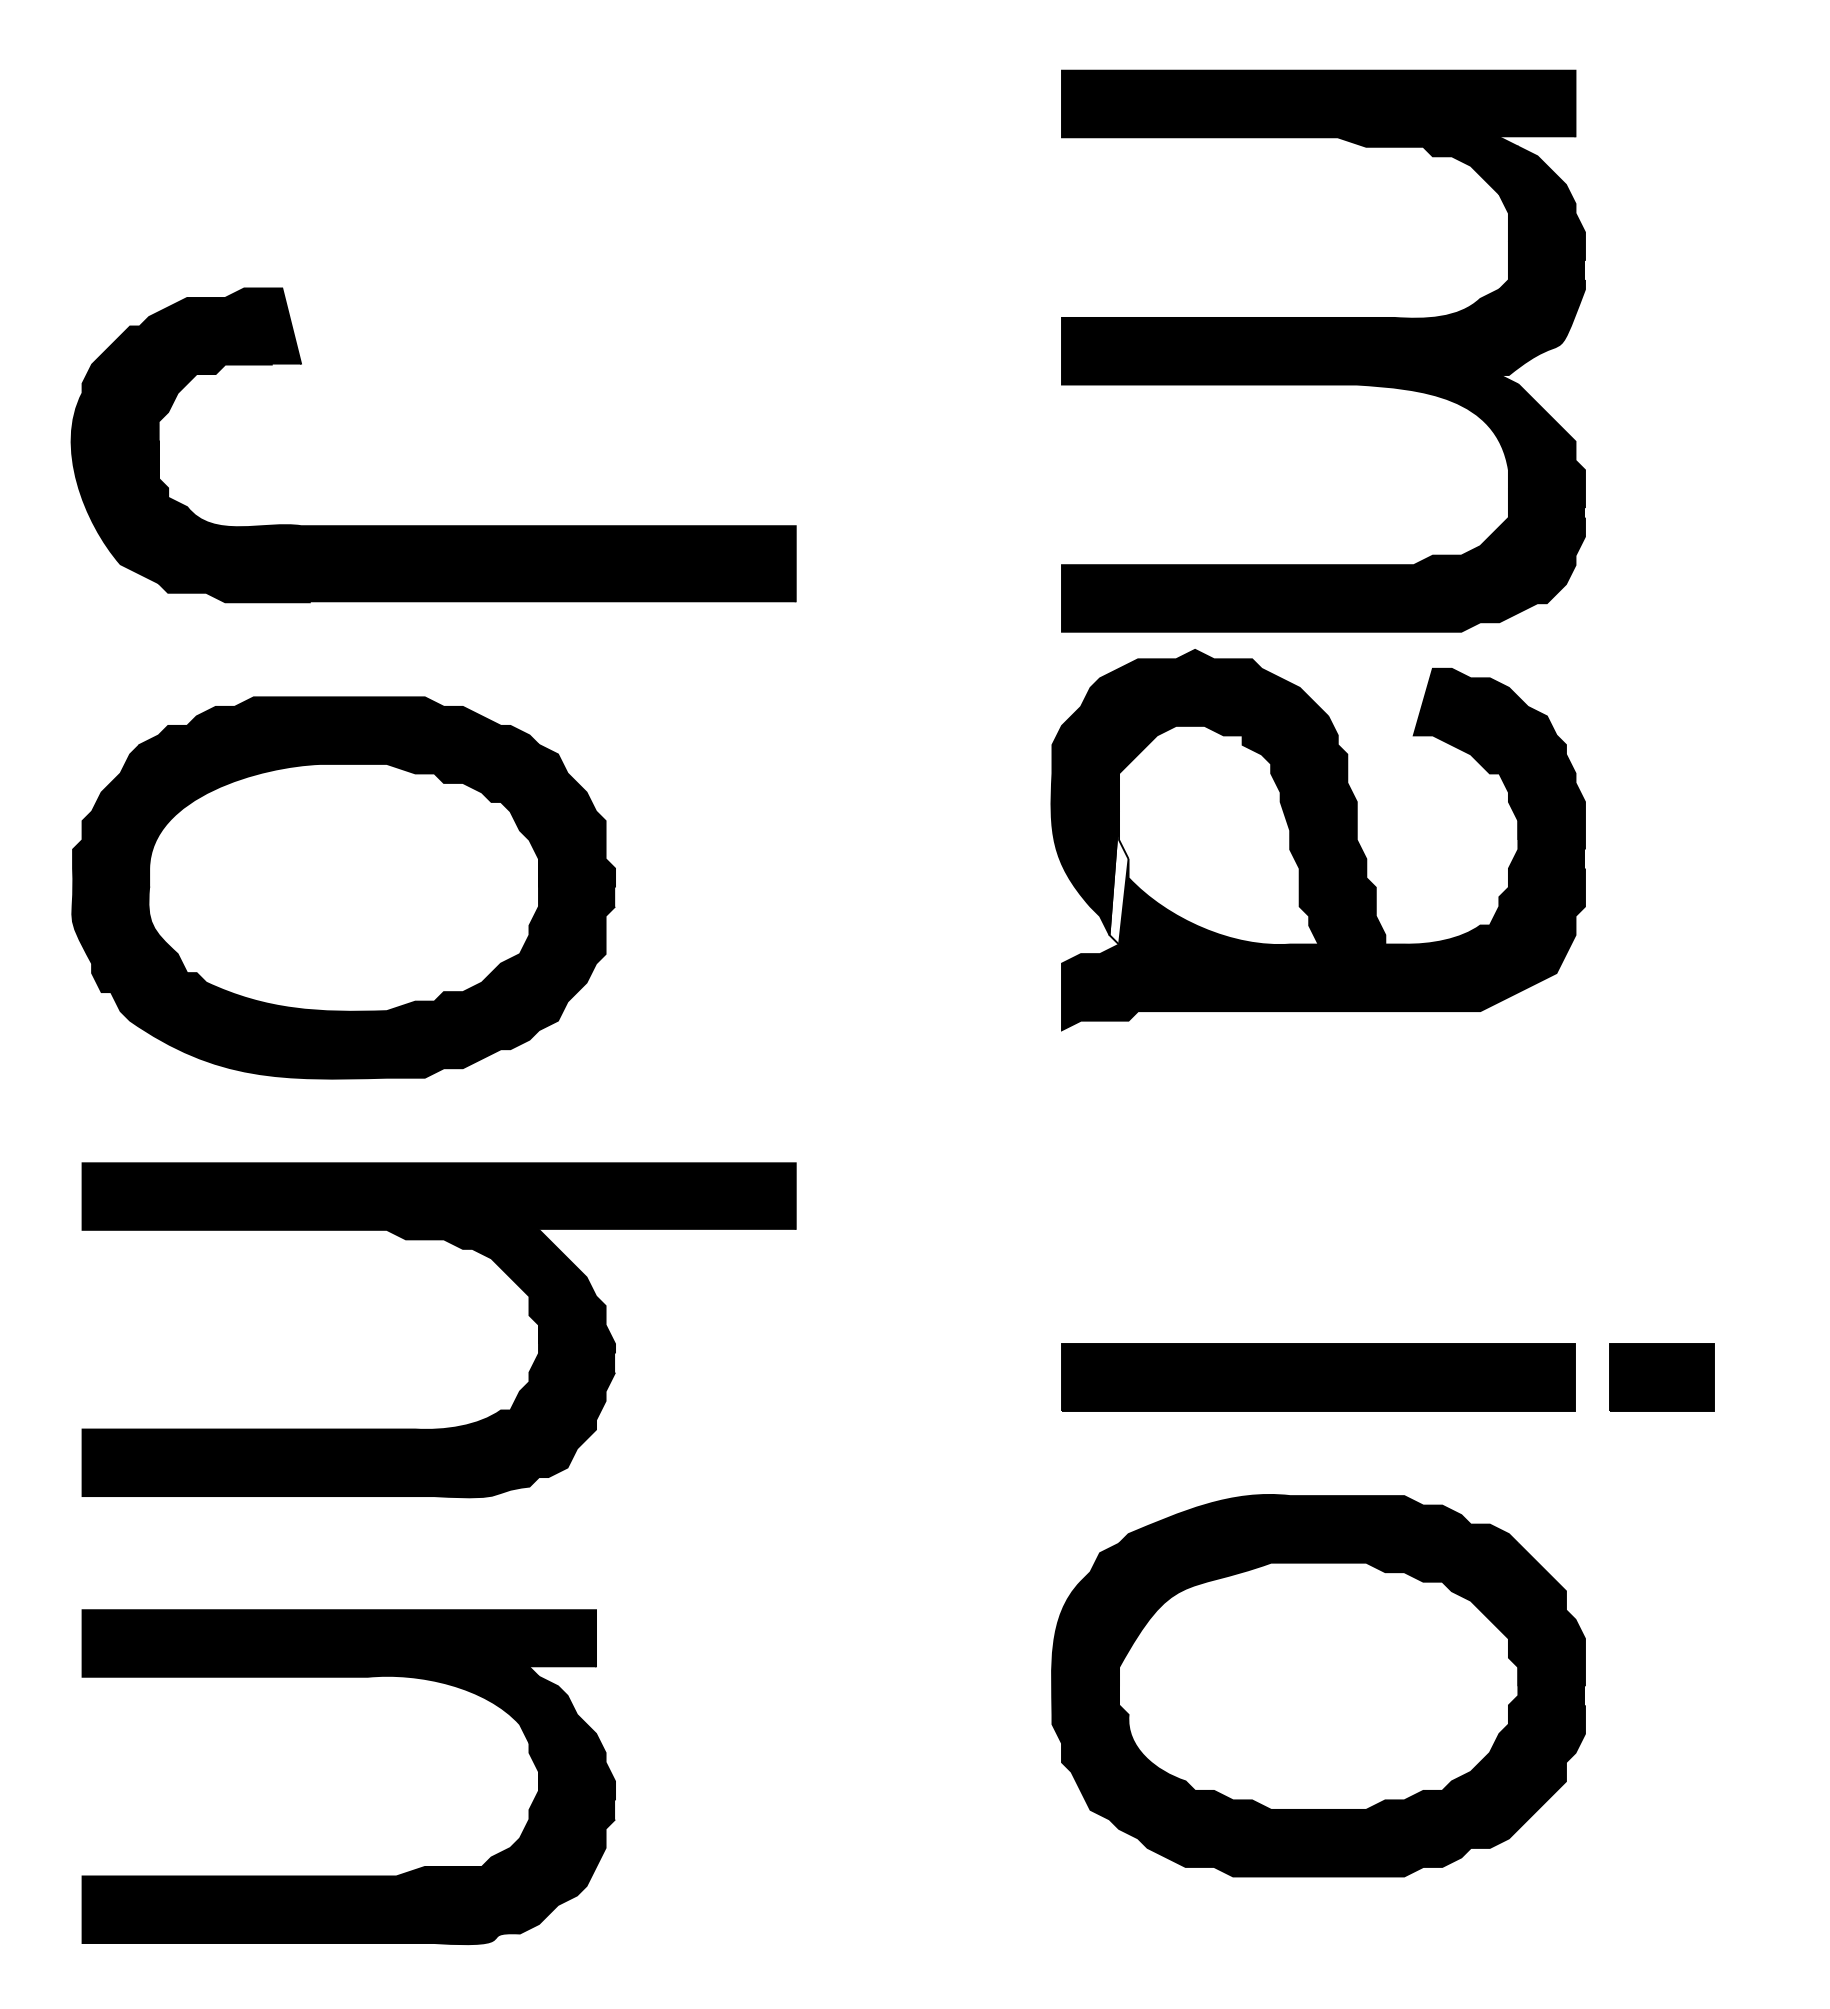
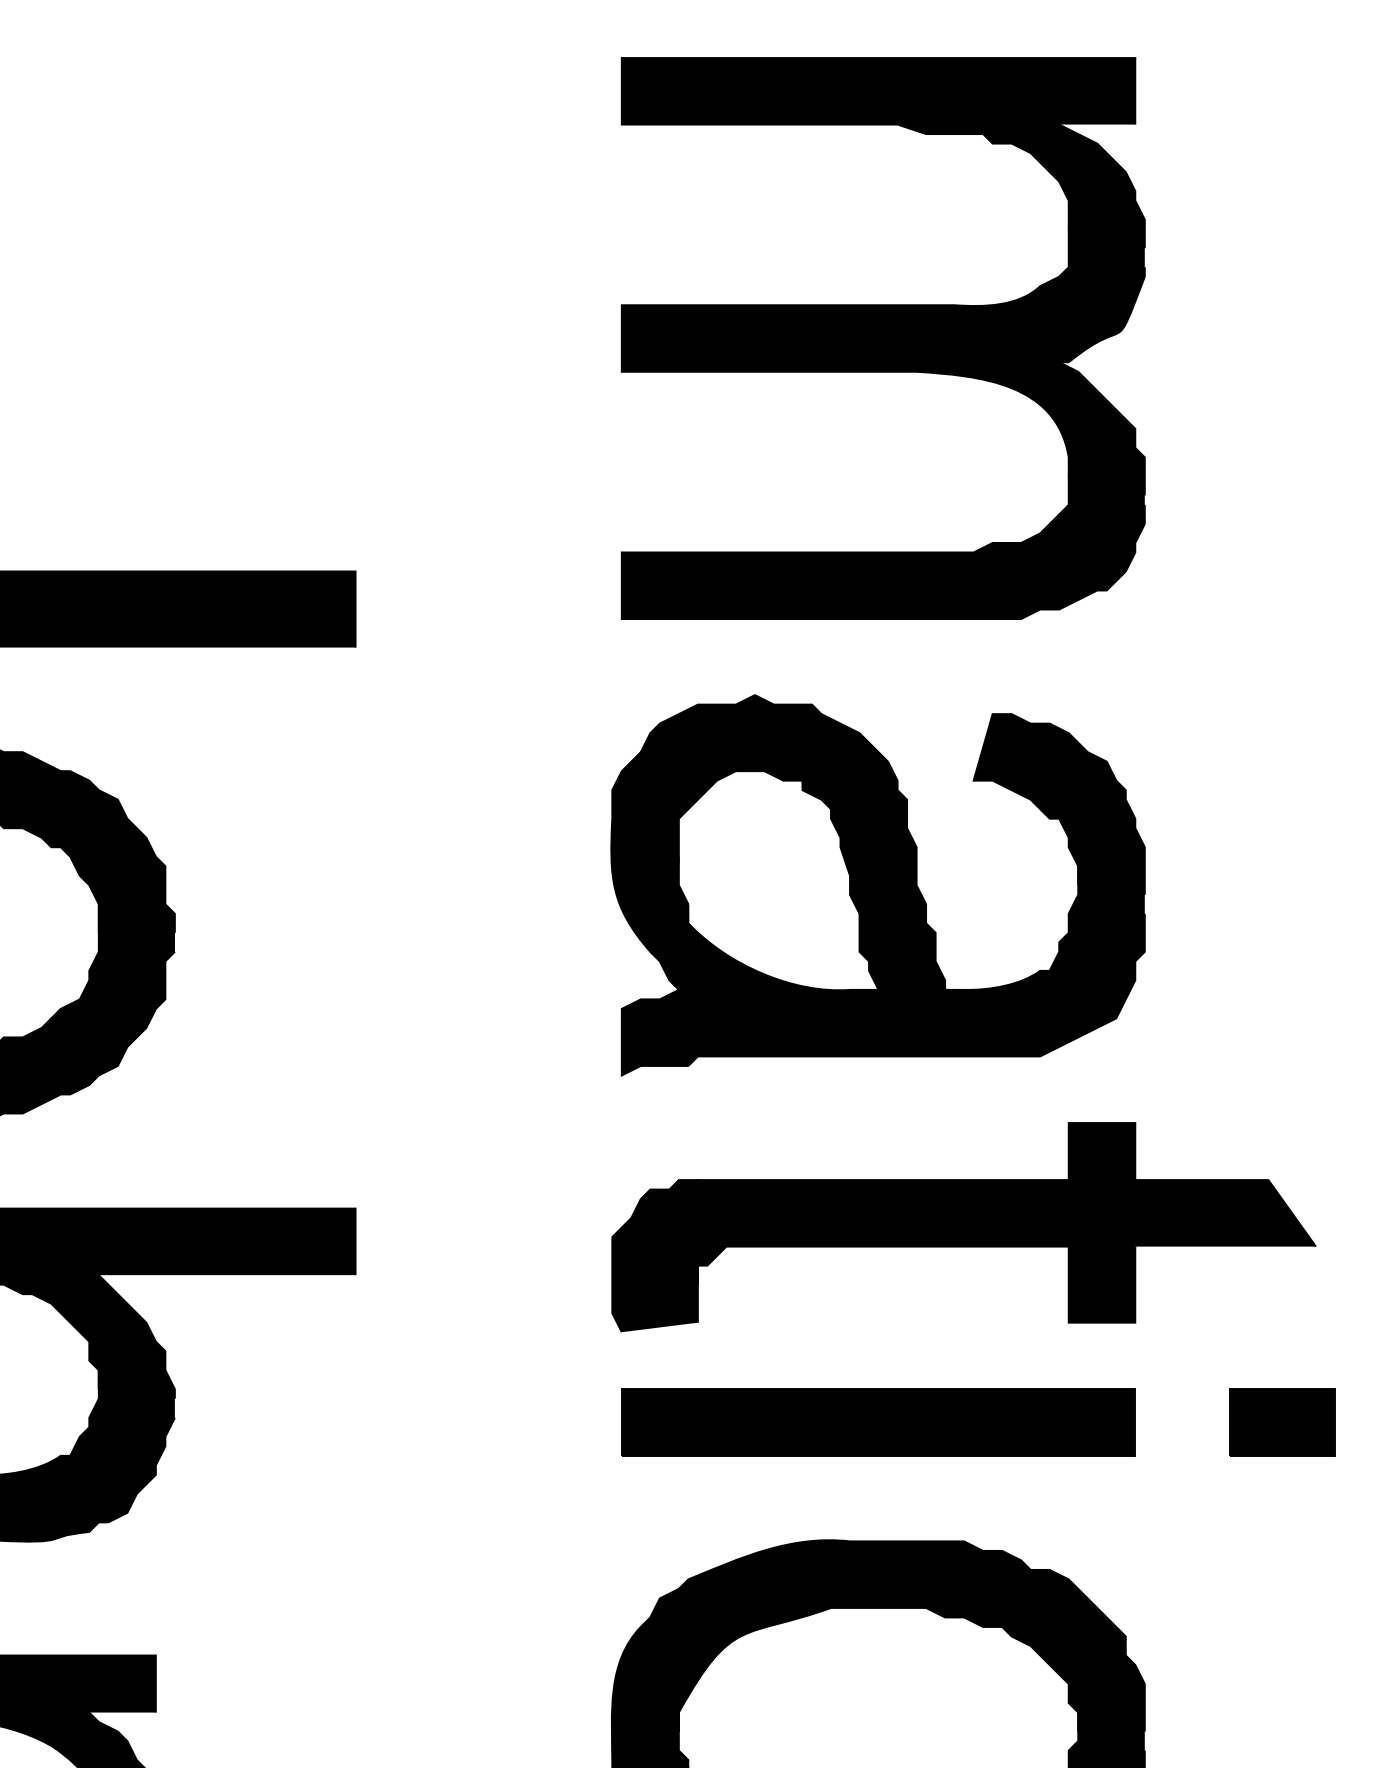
part: (1323, 350) -> (883, 337), moved
fill: (1118, 877) -> (678, 922), added
part: (1403, 1181) -> (963, 1226), added
part: (1661, 1377) -> (1282, 1422), moved

